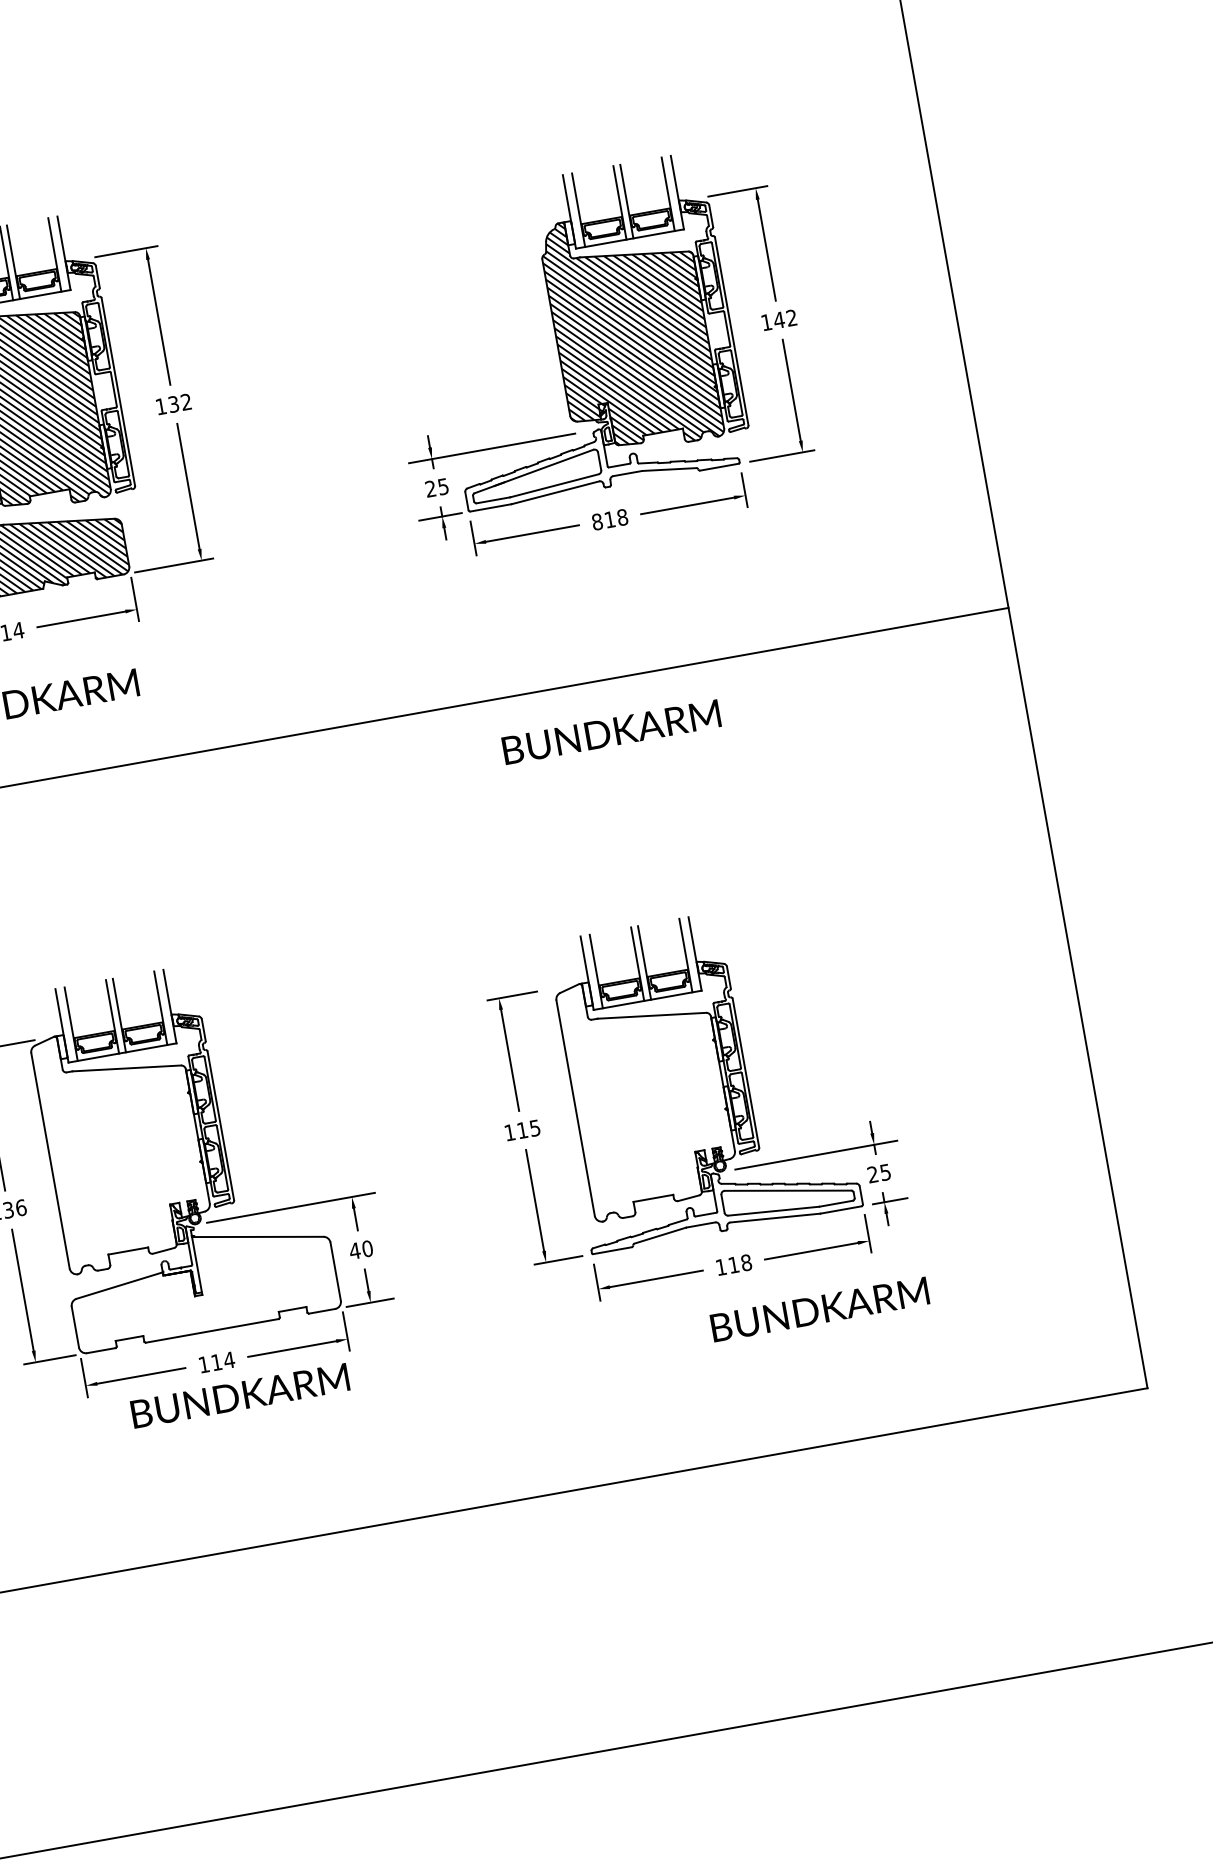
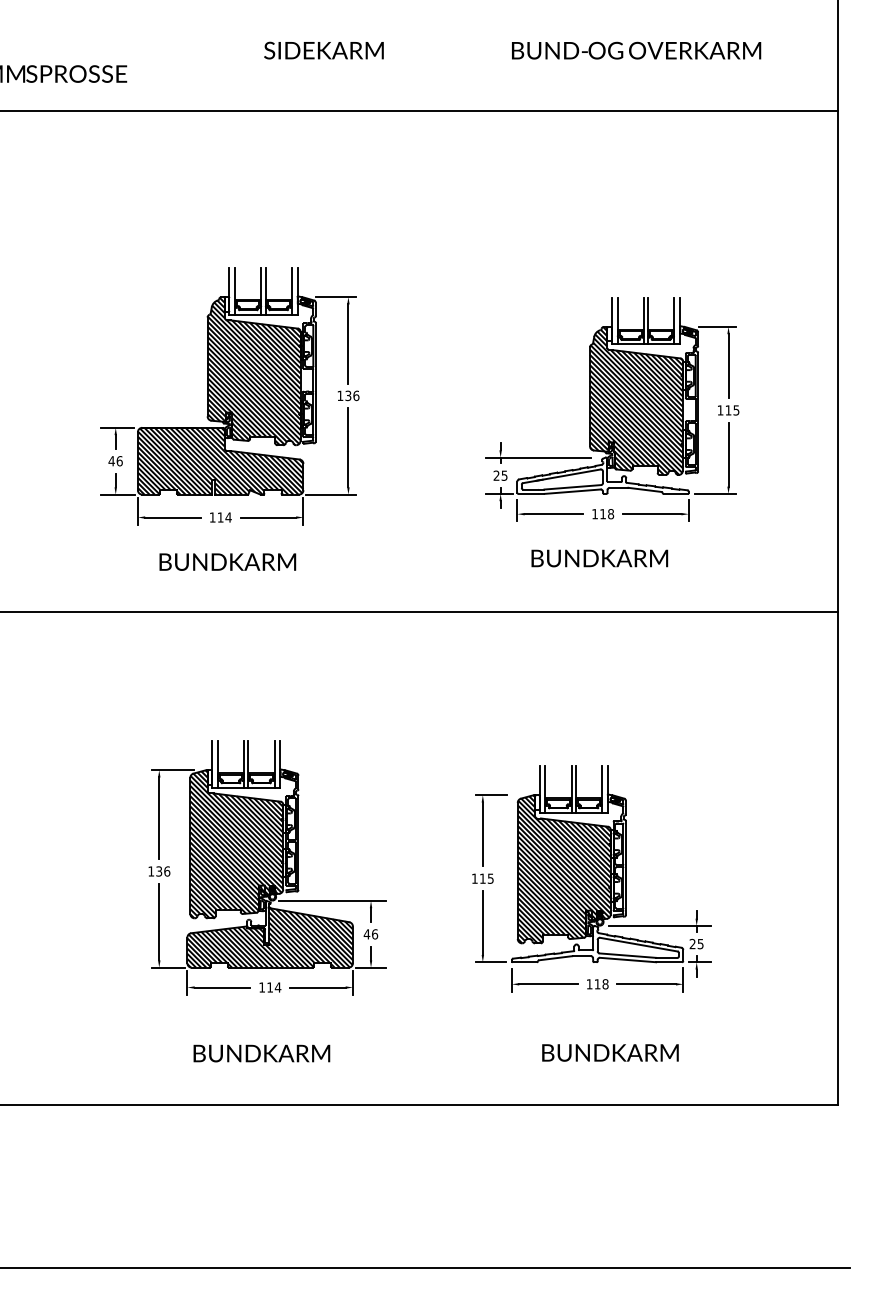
text: (785, 319) -> (732, 410), 142 -> 115
text: (186, 401) -> (356, 395), 132 -> 136
text: (598, 522) -> (595, 514), 818 -> 118
text: (611, 732) -> (599, 558), moved
hatch: (647, 1093) -> (563, 869), added
hatch: (123, 1145) -> (236, 844), added
text: (368, 1248) -> (375, 934), 40 -> 46
hatch: (201, 1283) -> (269, 937), added
text: (819, 1308) -> (610, 1052), moved
text: (239, 1395) -> (261, 1053), moved

